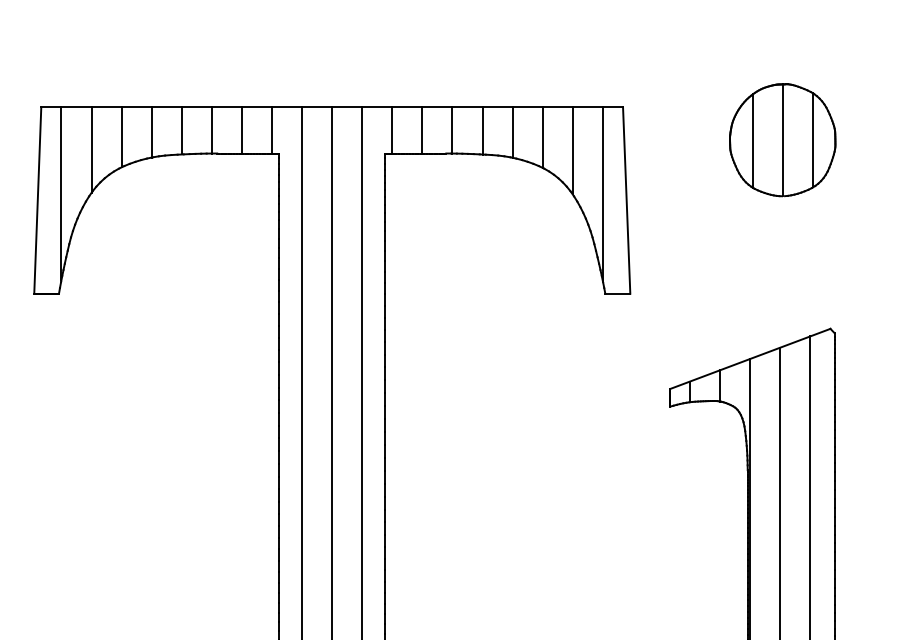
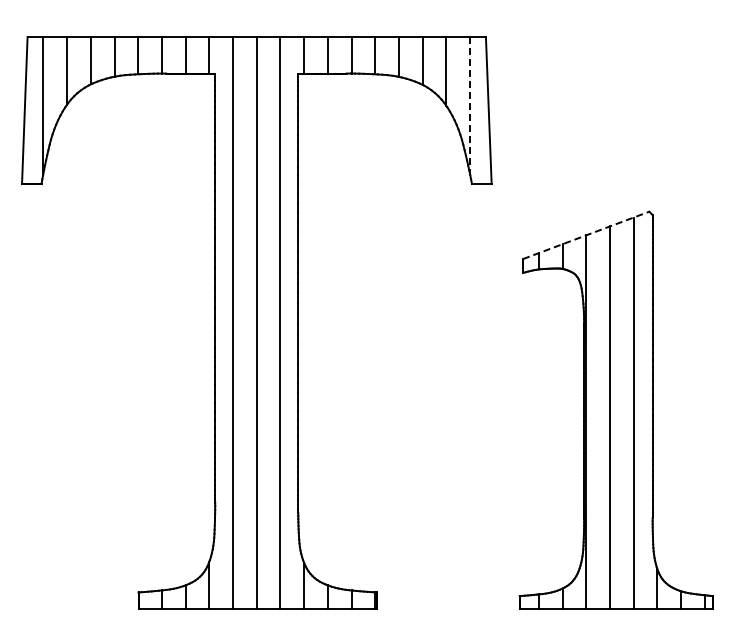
part: (782, 140) -> (611, 63), removed
line: (603, 195) -> (470, 106), solid -> dashed
line: (750, 359) -> (586, 235), solid -> dashed

